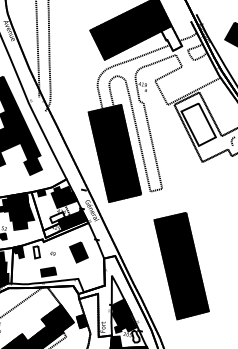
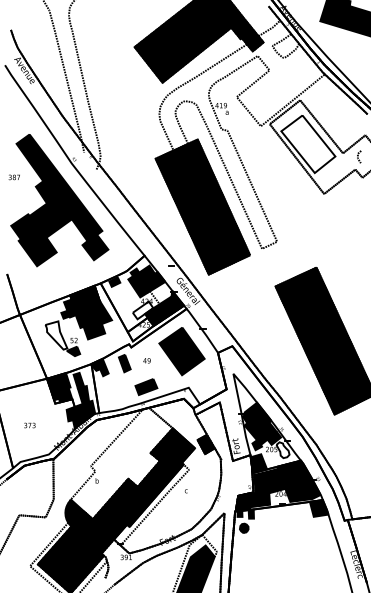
fill: (171, 38) -> (247, 34), added
fill: (36, 252) -> (124, 363), added
part: (78, 252) -> (181, 351), size x1.67

